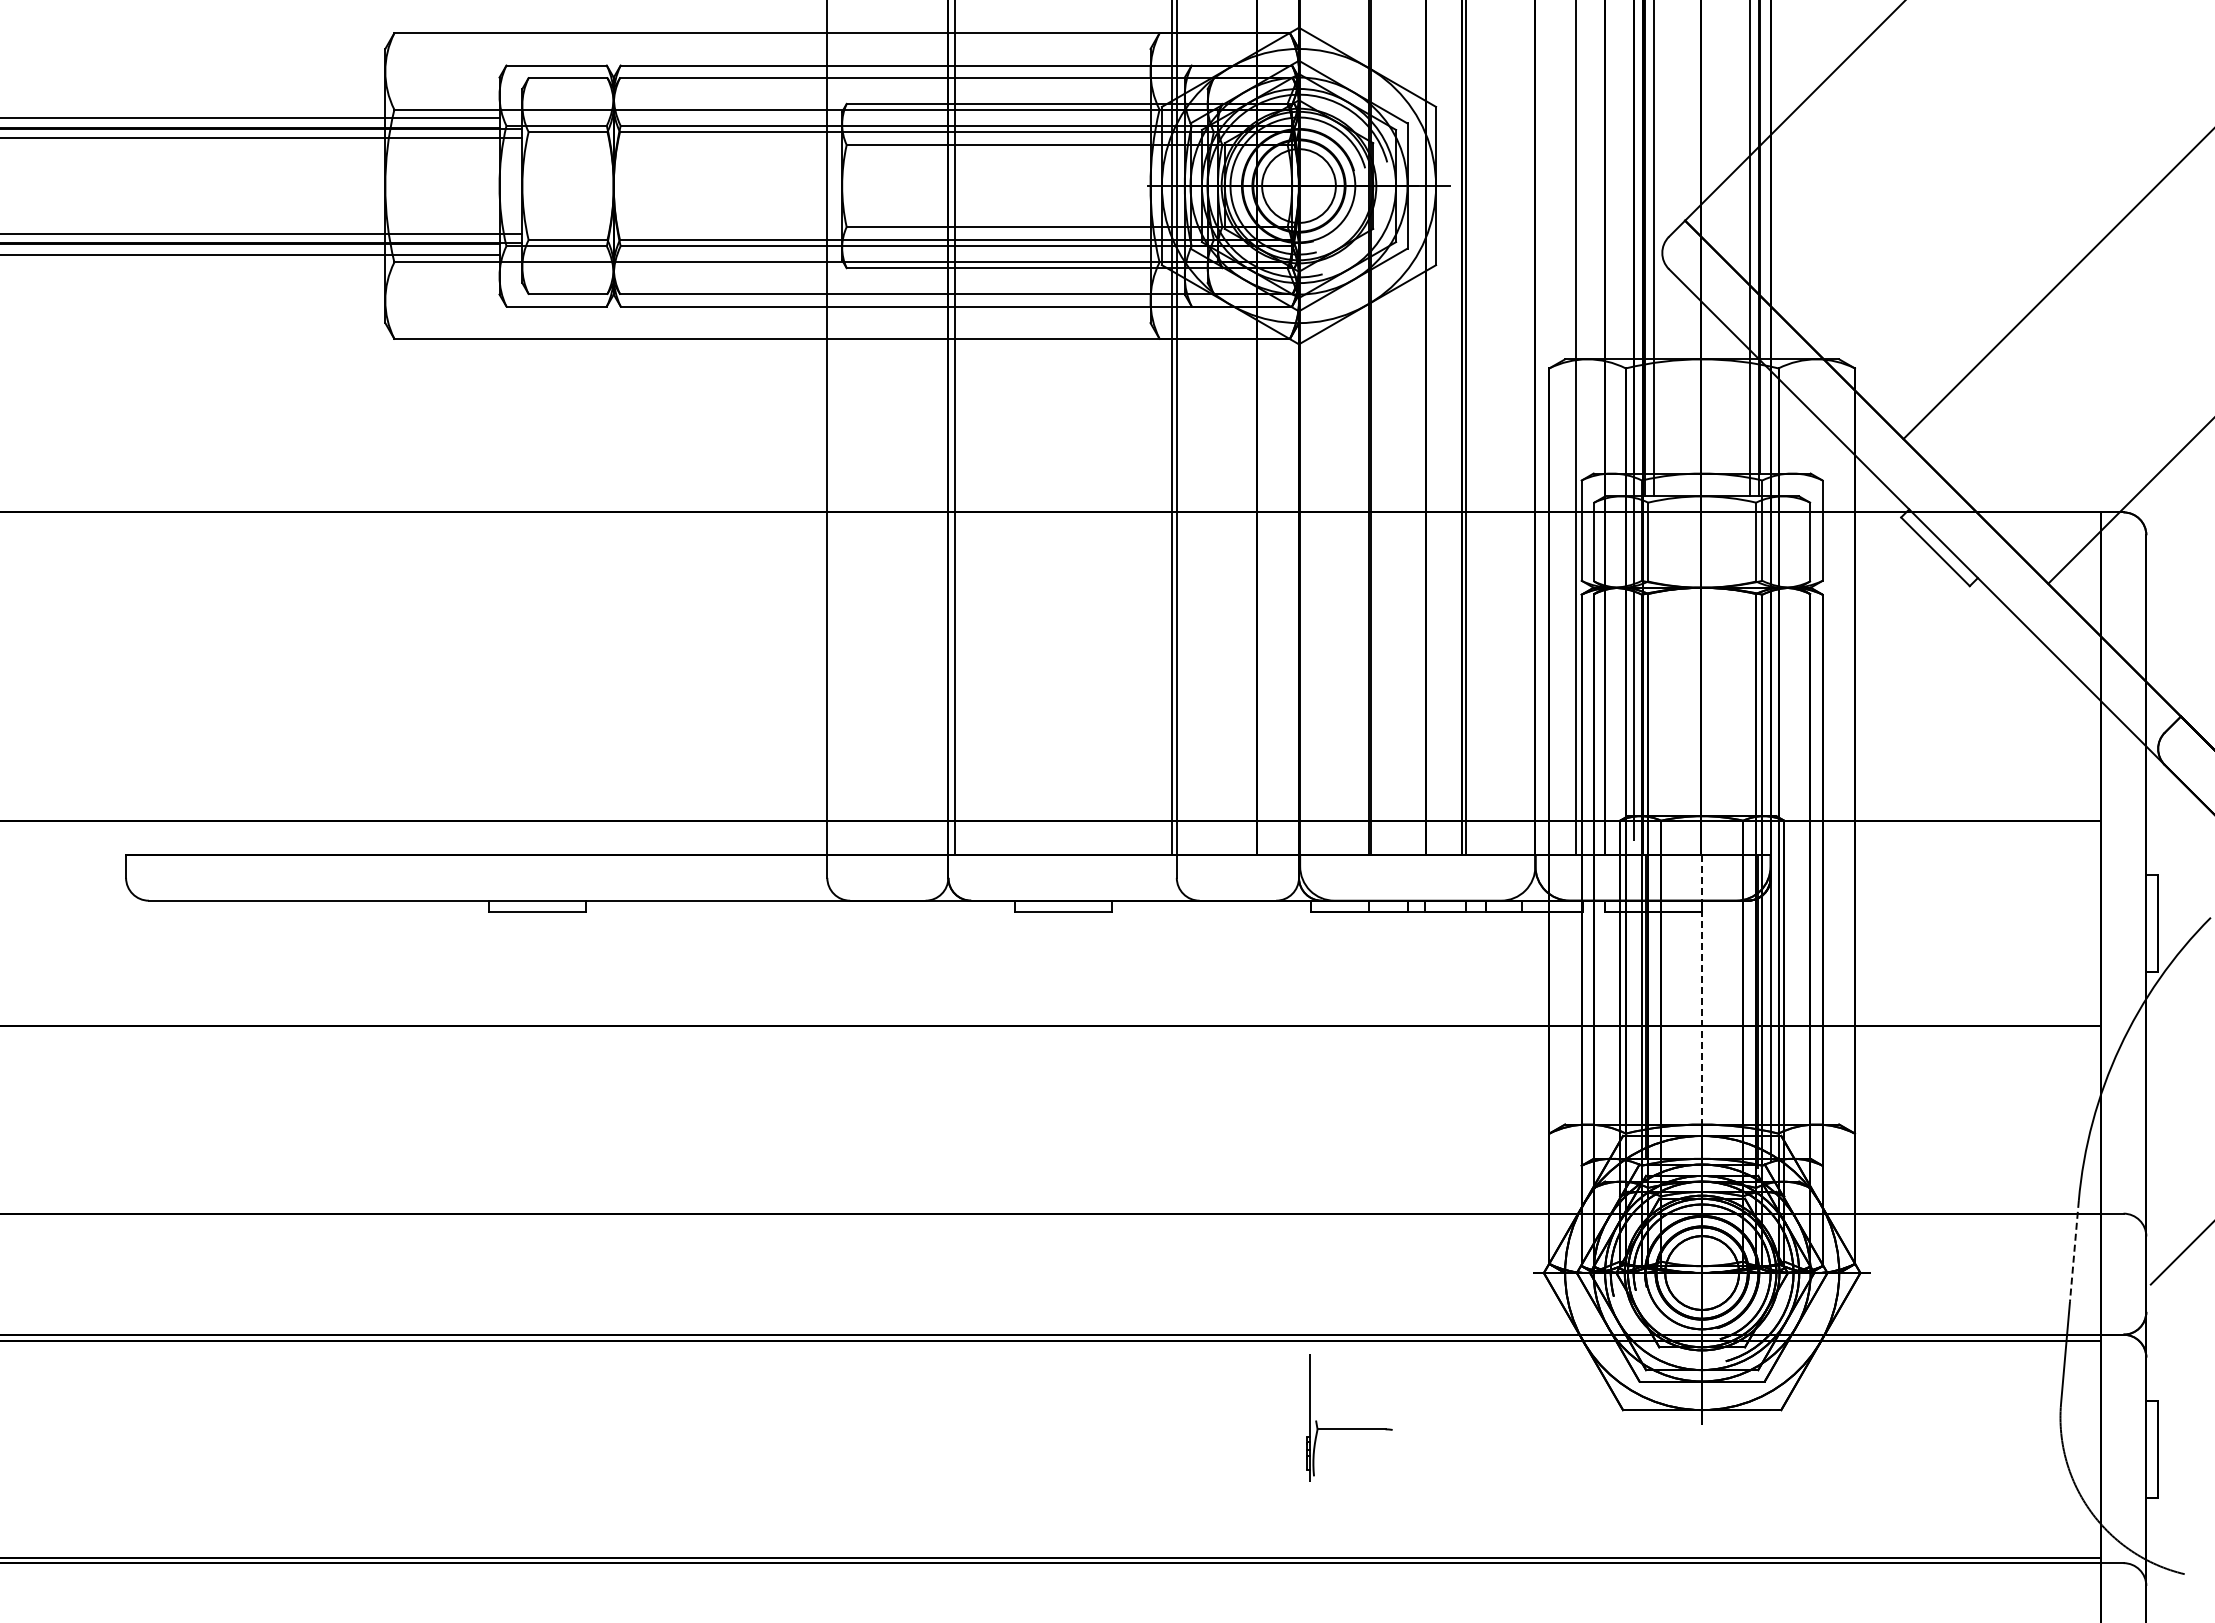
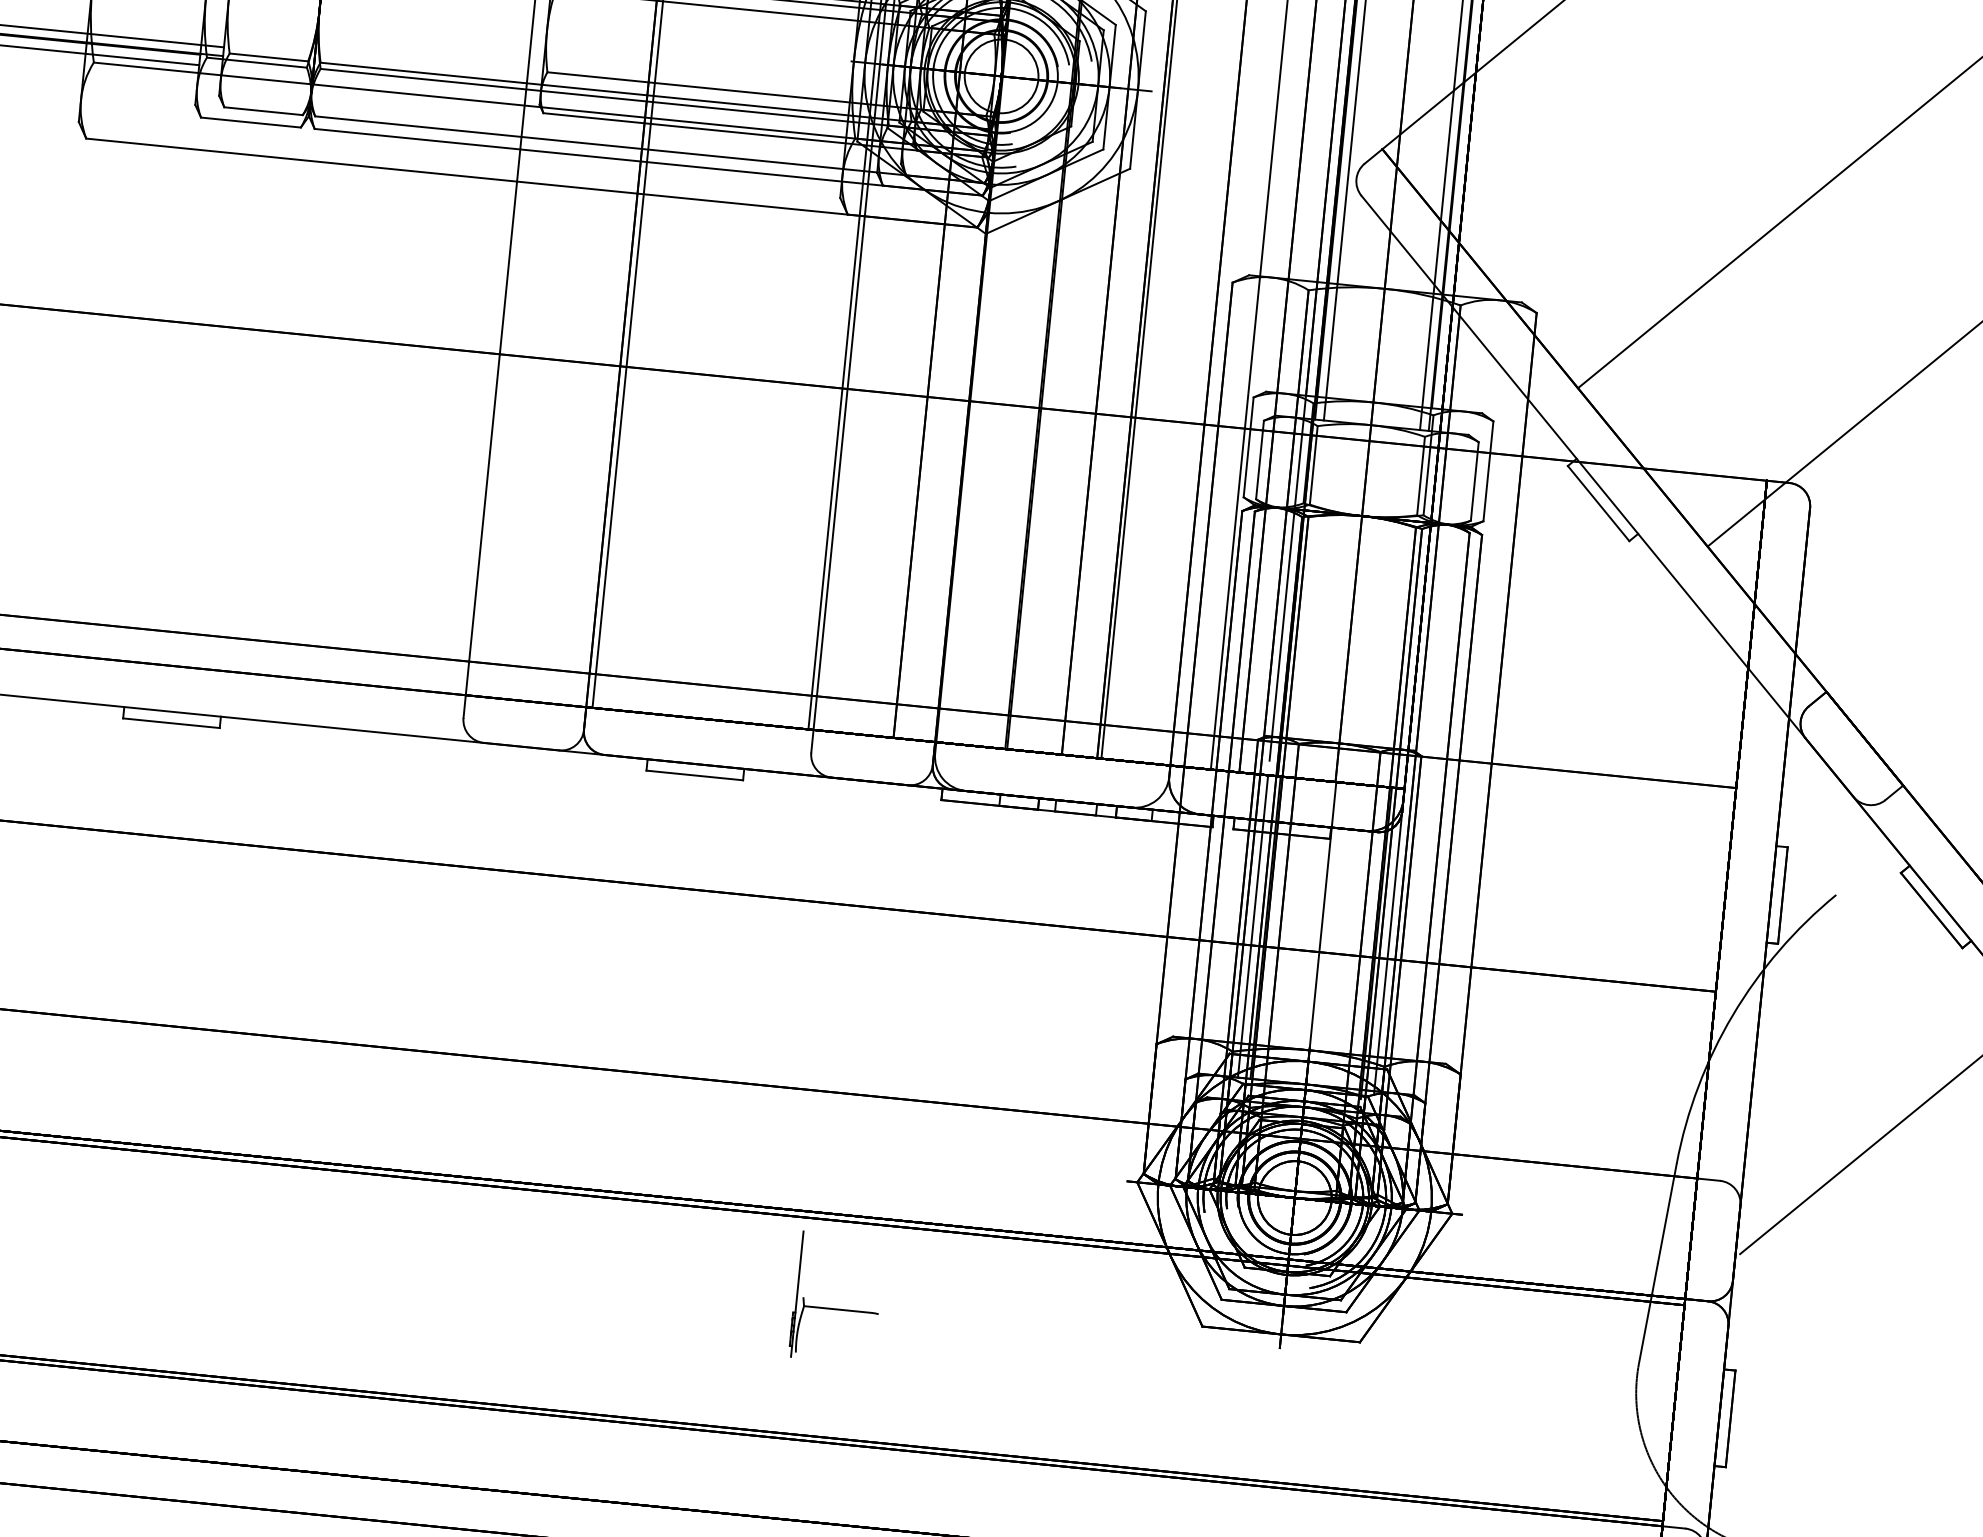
line: (1633, 1006) -> (1252, 926), added
line: (1702, 1006) -> (1321, 932), dashed -> solid
line: (2074, 1251) -> (1667, 1213), dashed -> solid
part: (1349, 1428) -> (835, 1308), moved

